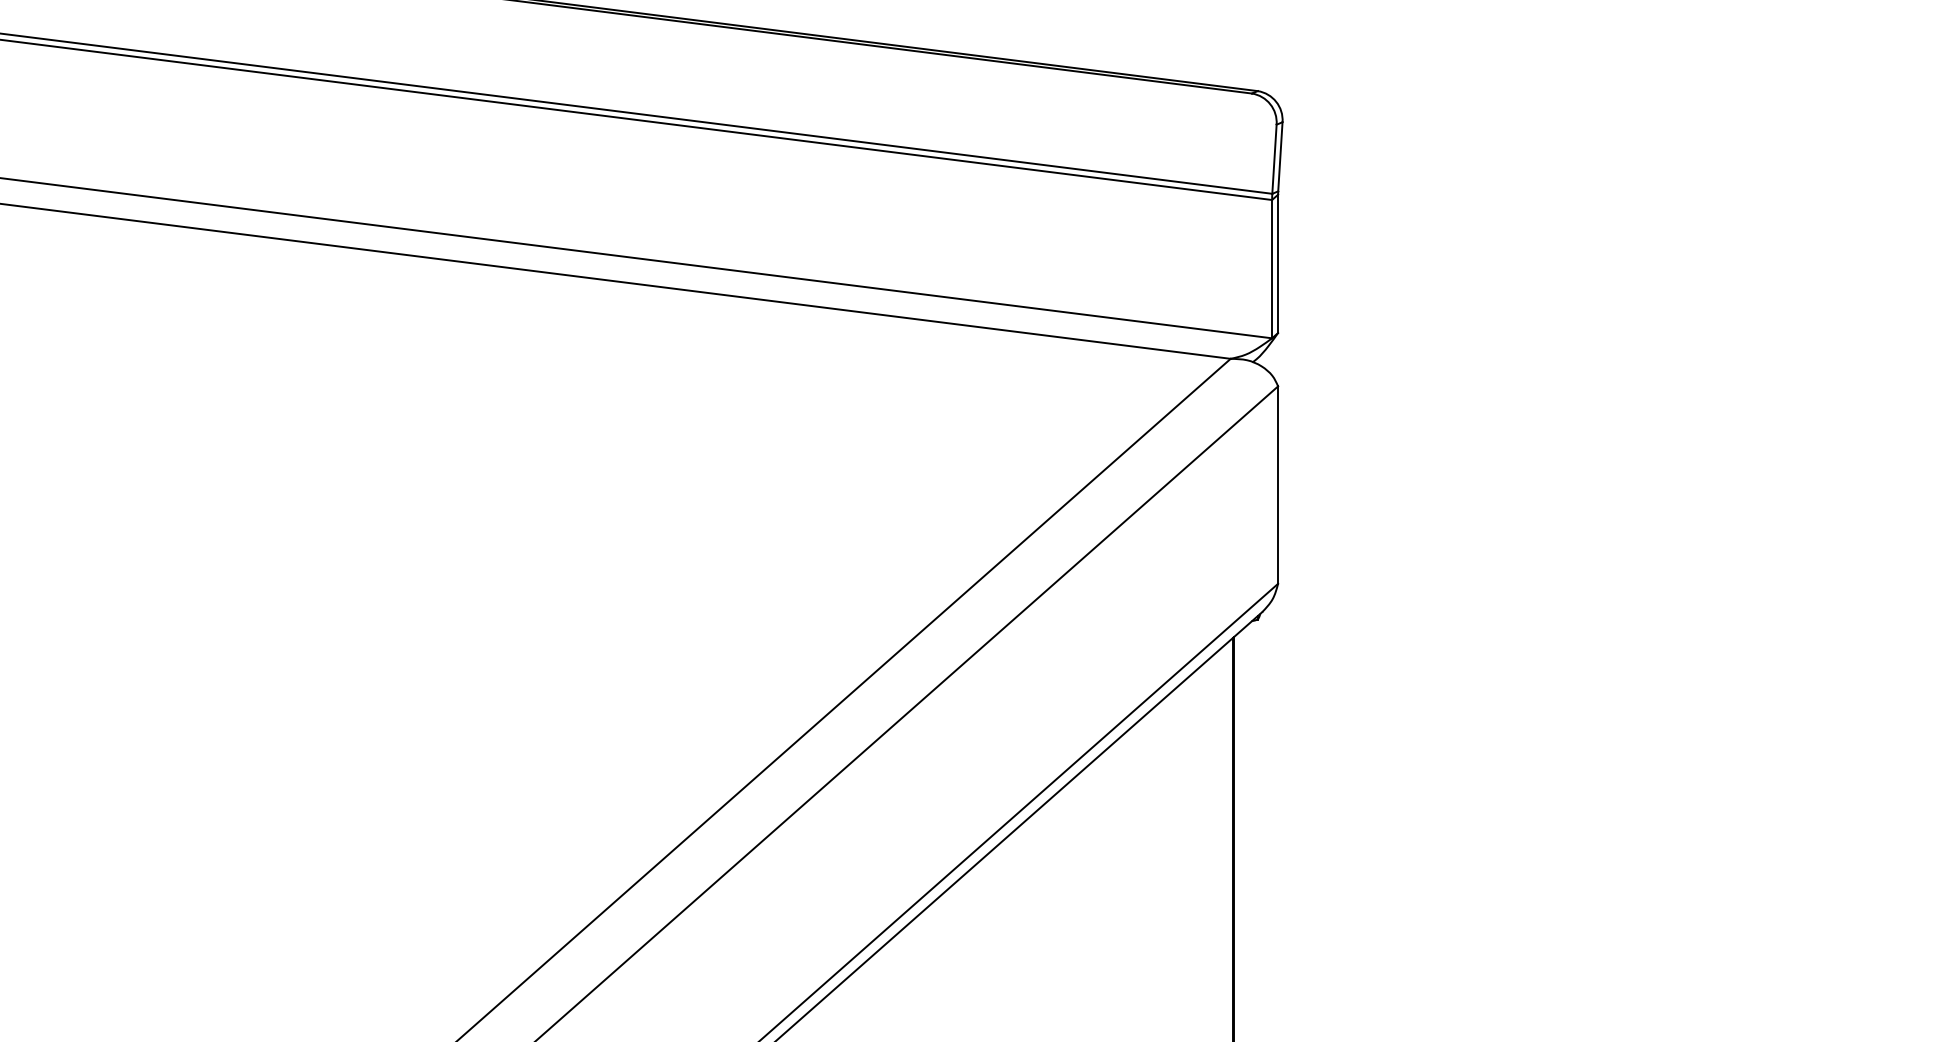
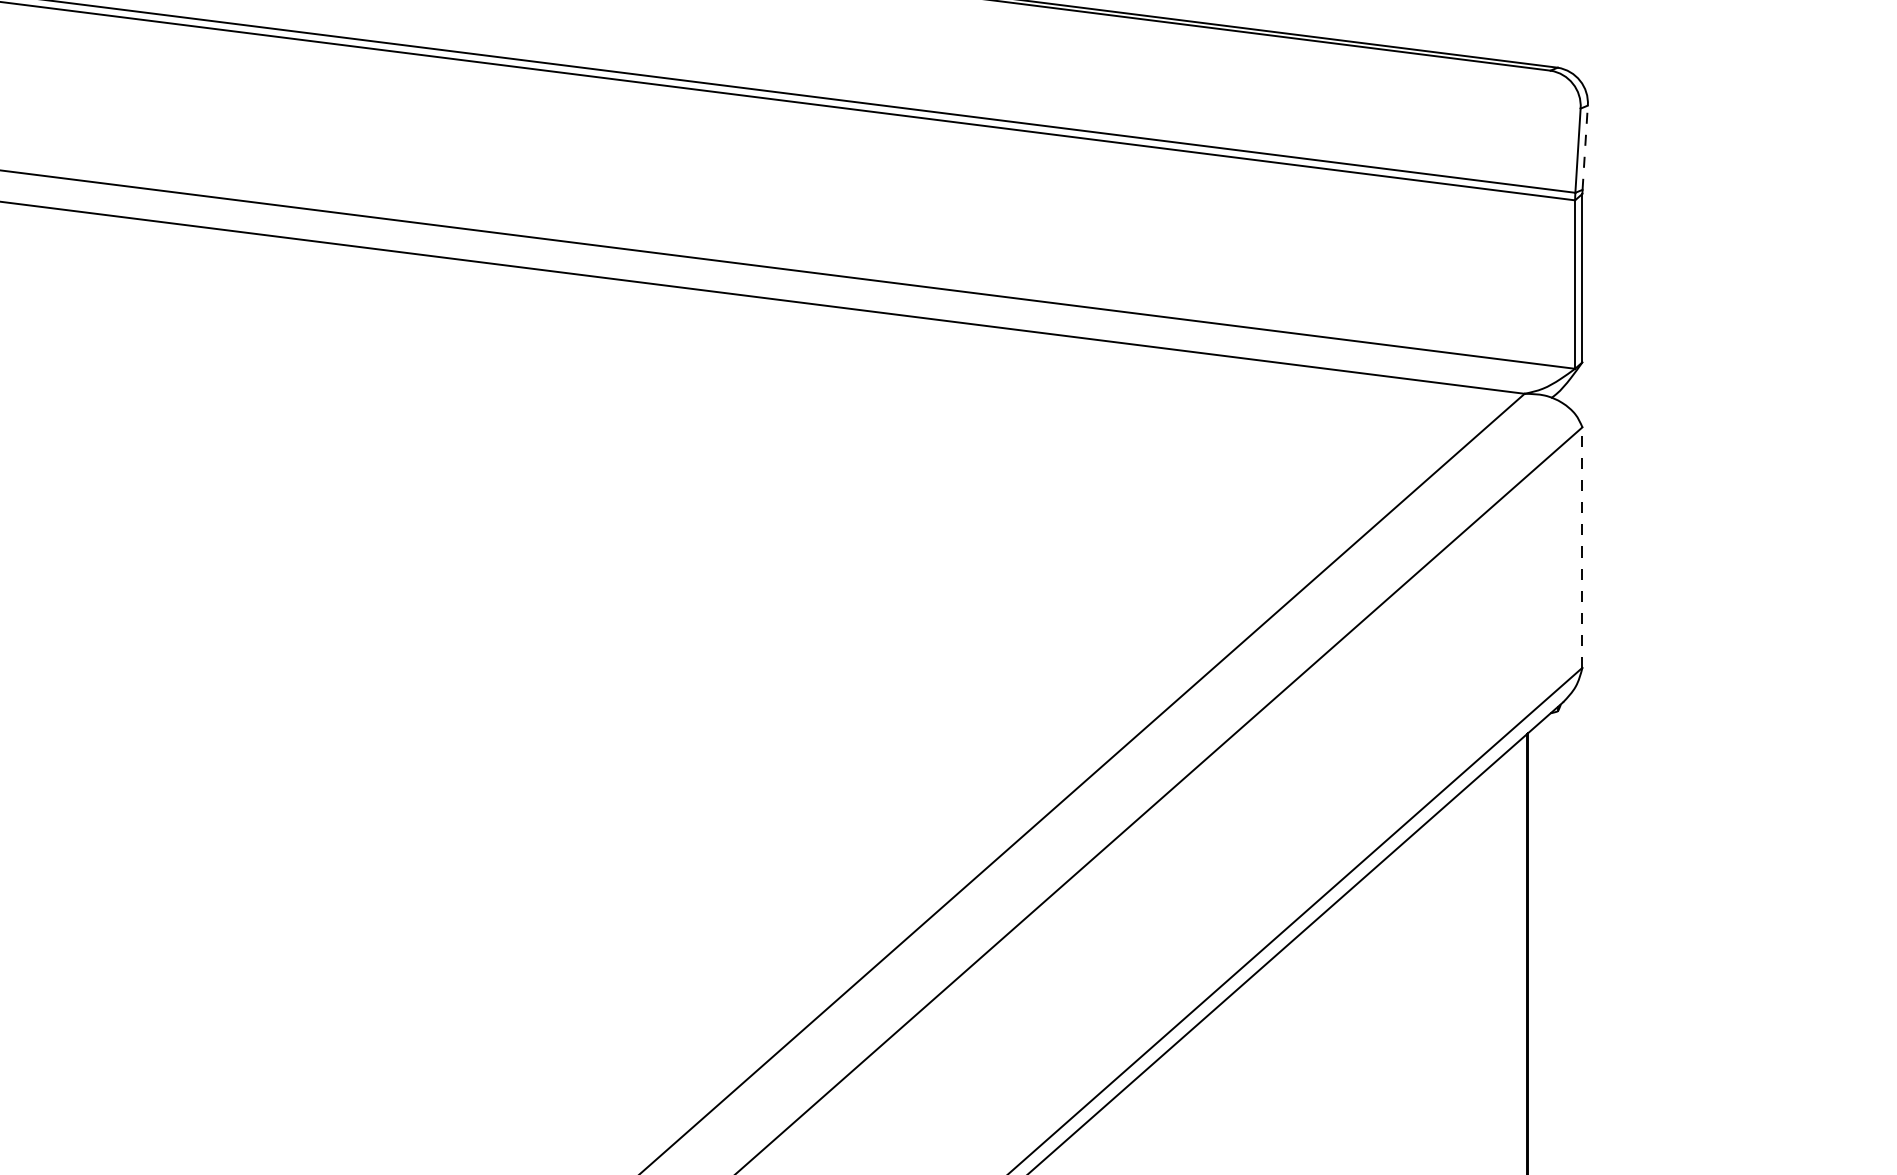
line: (1280, 156) -> (1585, 147), solid -> dashed
line: (1278, 485) -> (1582, 548), solid -> dashed

